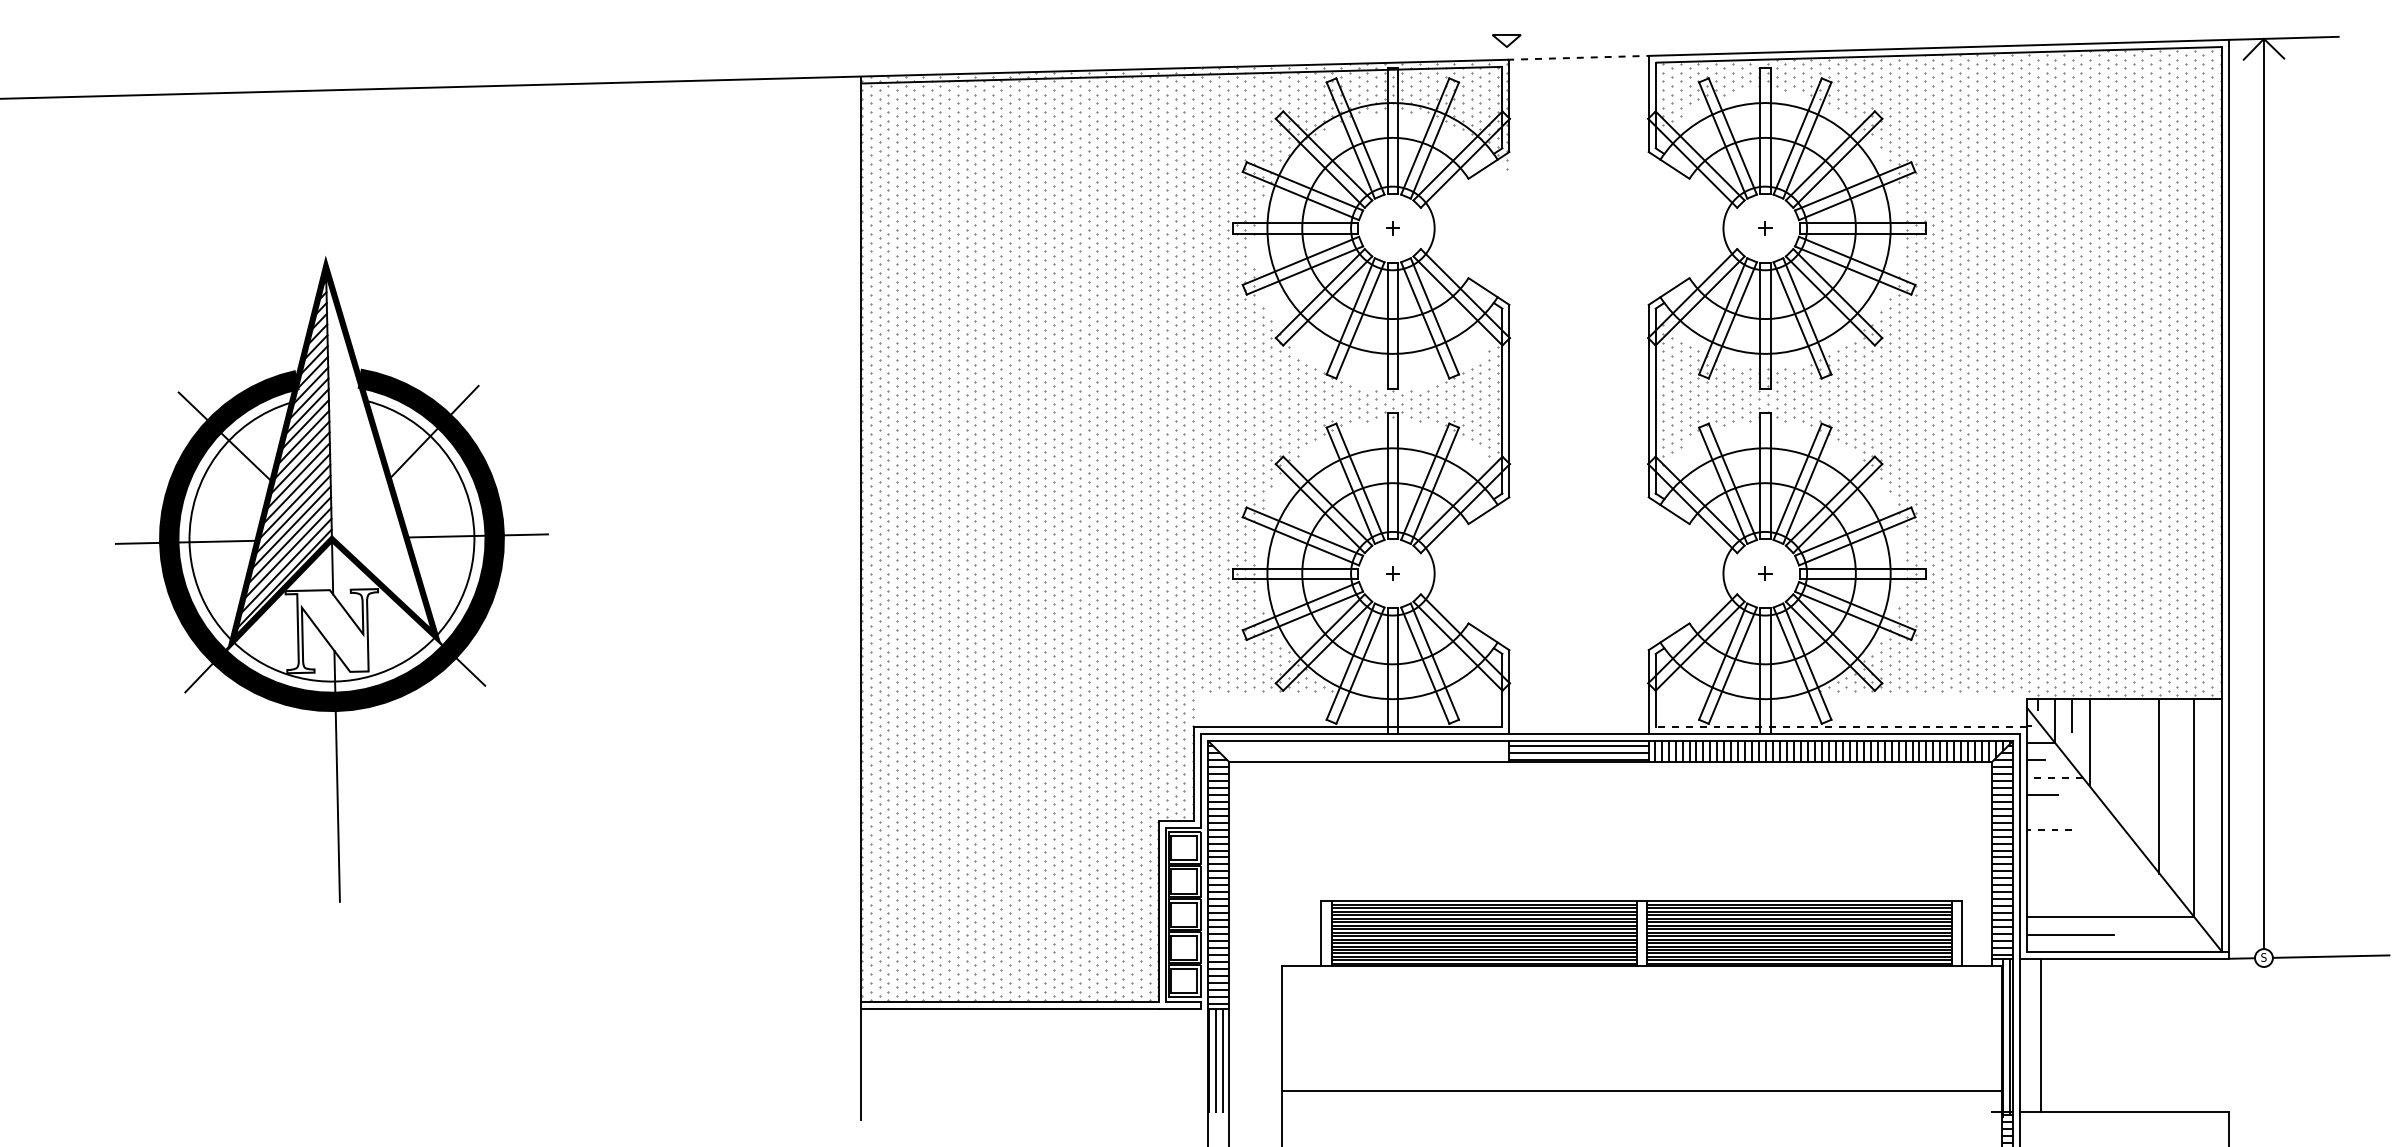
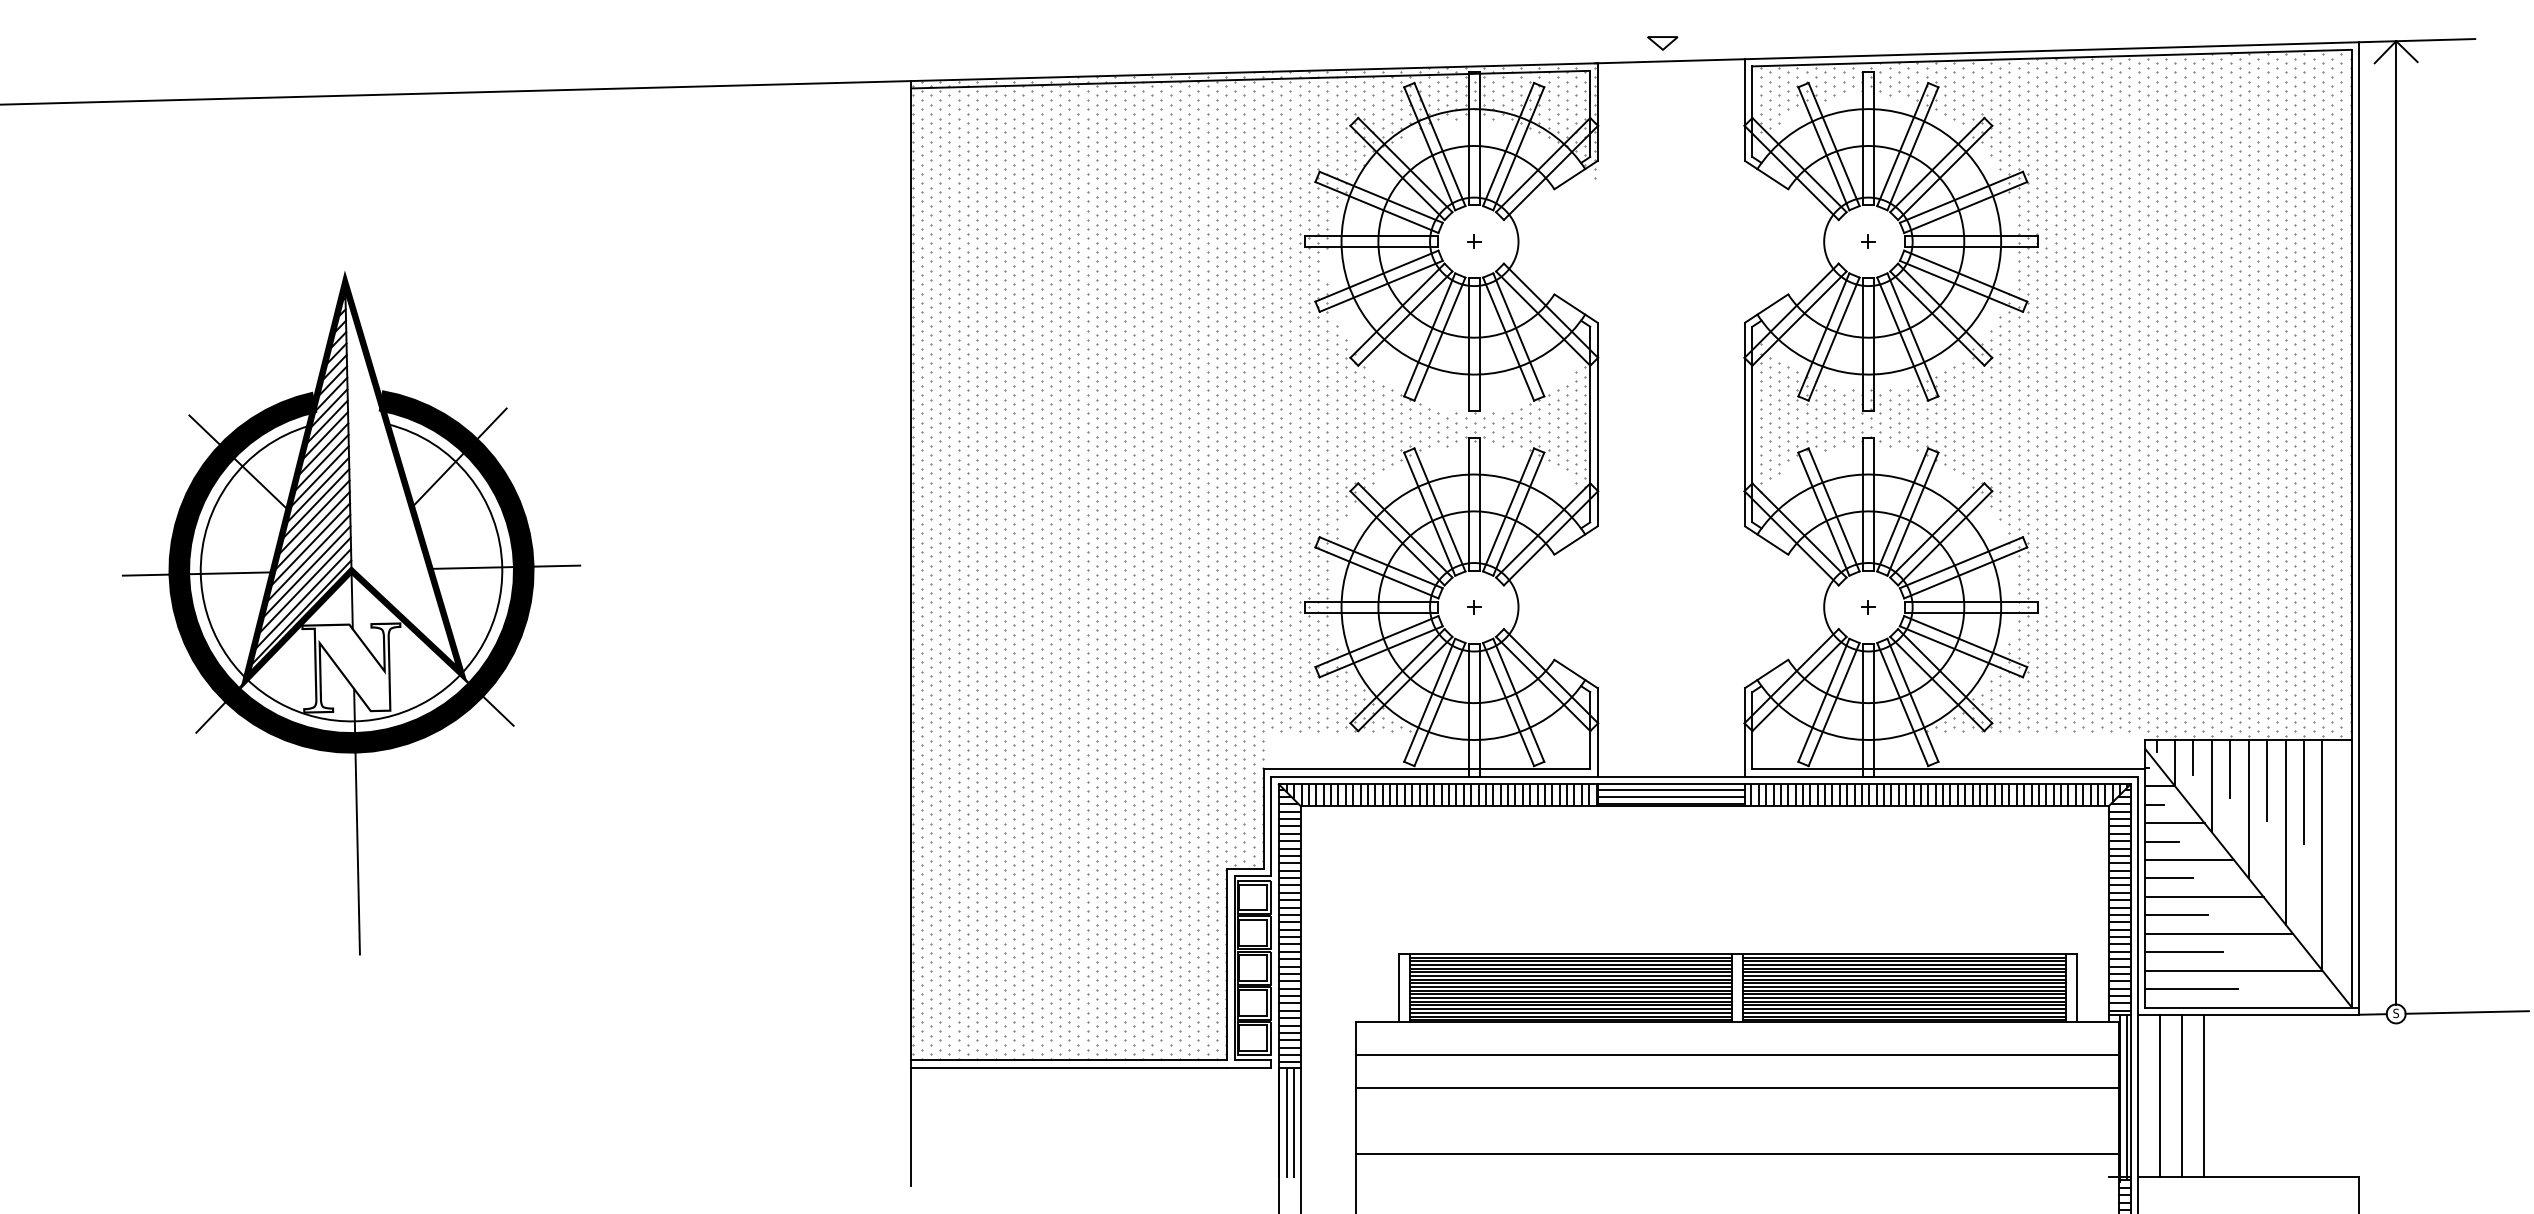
part: (1506, 41) -> (1662, 43), moved
line: (1578, 58) -> (1670, 61), dashed -> solid
line: (2107, 726) -> (2230, 768), added
line: (1840, 727) -> (1948, 769), dashed -> solid
line: (2142, 737) -> (2267, 780), added
line: (2177, 747) -> (2304, 791), added
hatch: (1358, 751) -> (1437, 795), added
line: (2124, 764) -> (2248, 809), added
line: (2055, 778) -> (2175, 823), dashed -> solid
line: (2068, 813) -> (2189, 860), added
line: (2049, 830) -> (2169, 878), dashed -> solid
line: (2082, 847) -> (2204, 896), added
line: (2056, 865) -> (2176, 915), added
line: (2097, 882) -> (2219, 933), added
line: (2063, 899) -> (2183, 952), added
line: (1641, 997) -> (1737, 1055), added
line: (1641, 1028) -> (1737, 1088), added
line: (2062, 1035) -> (2182, 1095), added
line: (2082, 1035) -> (2204, 1095), added

